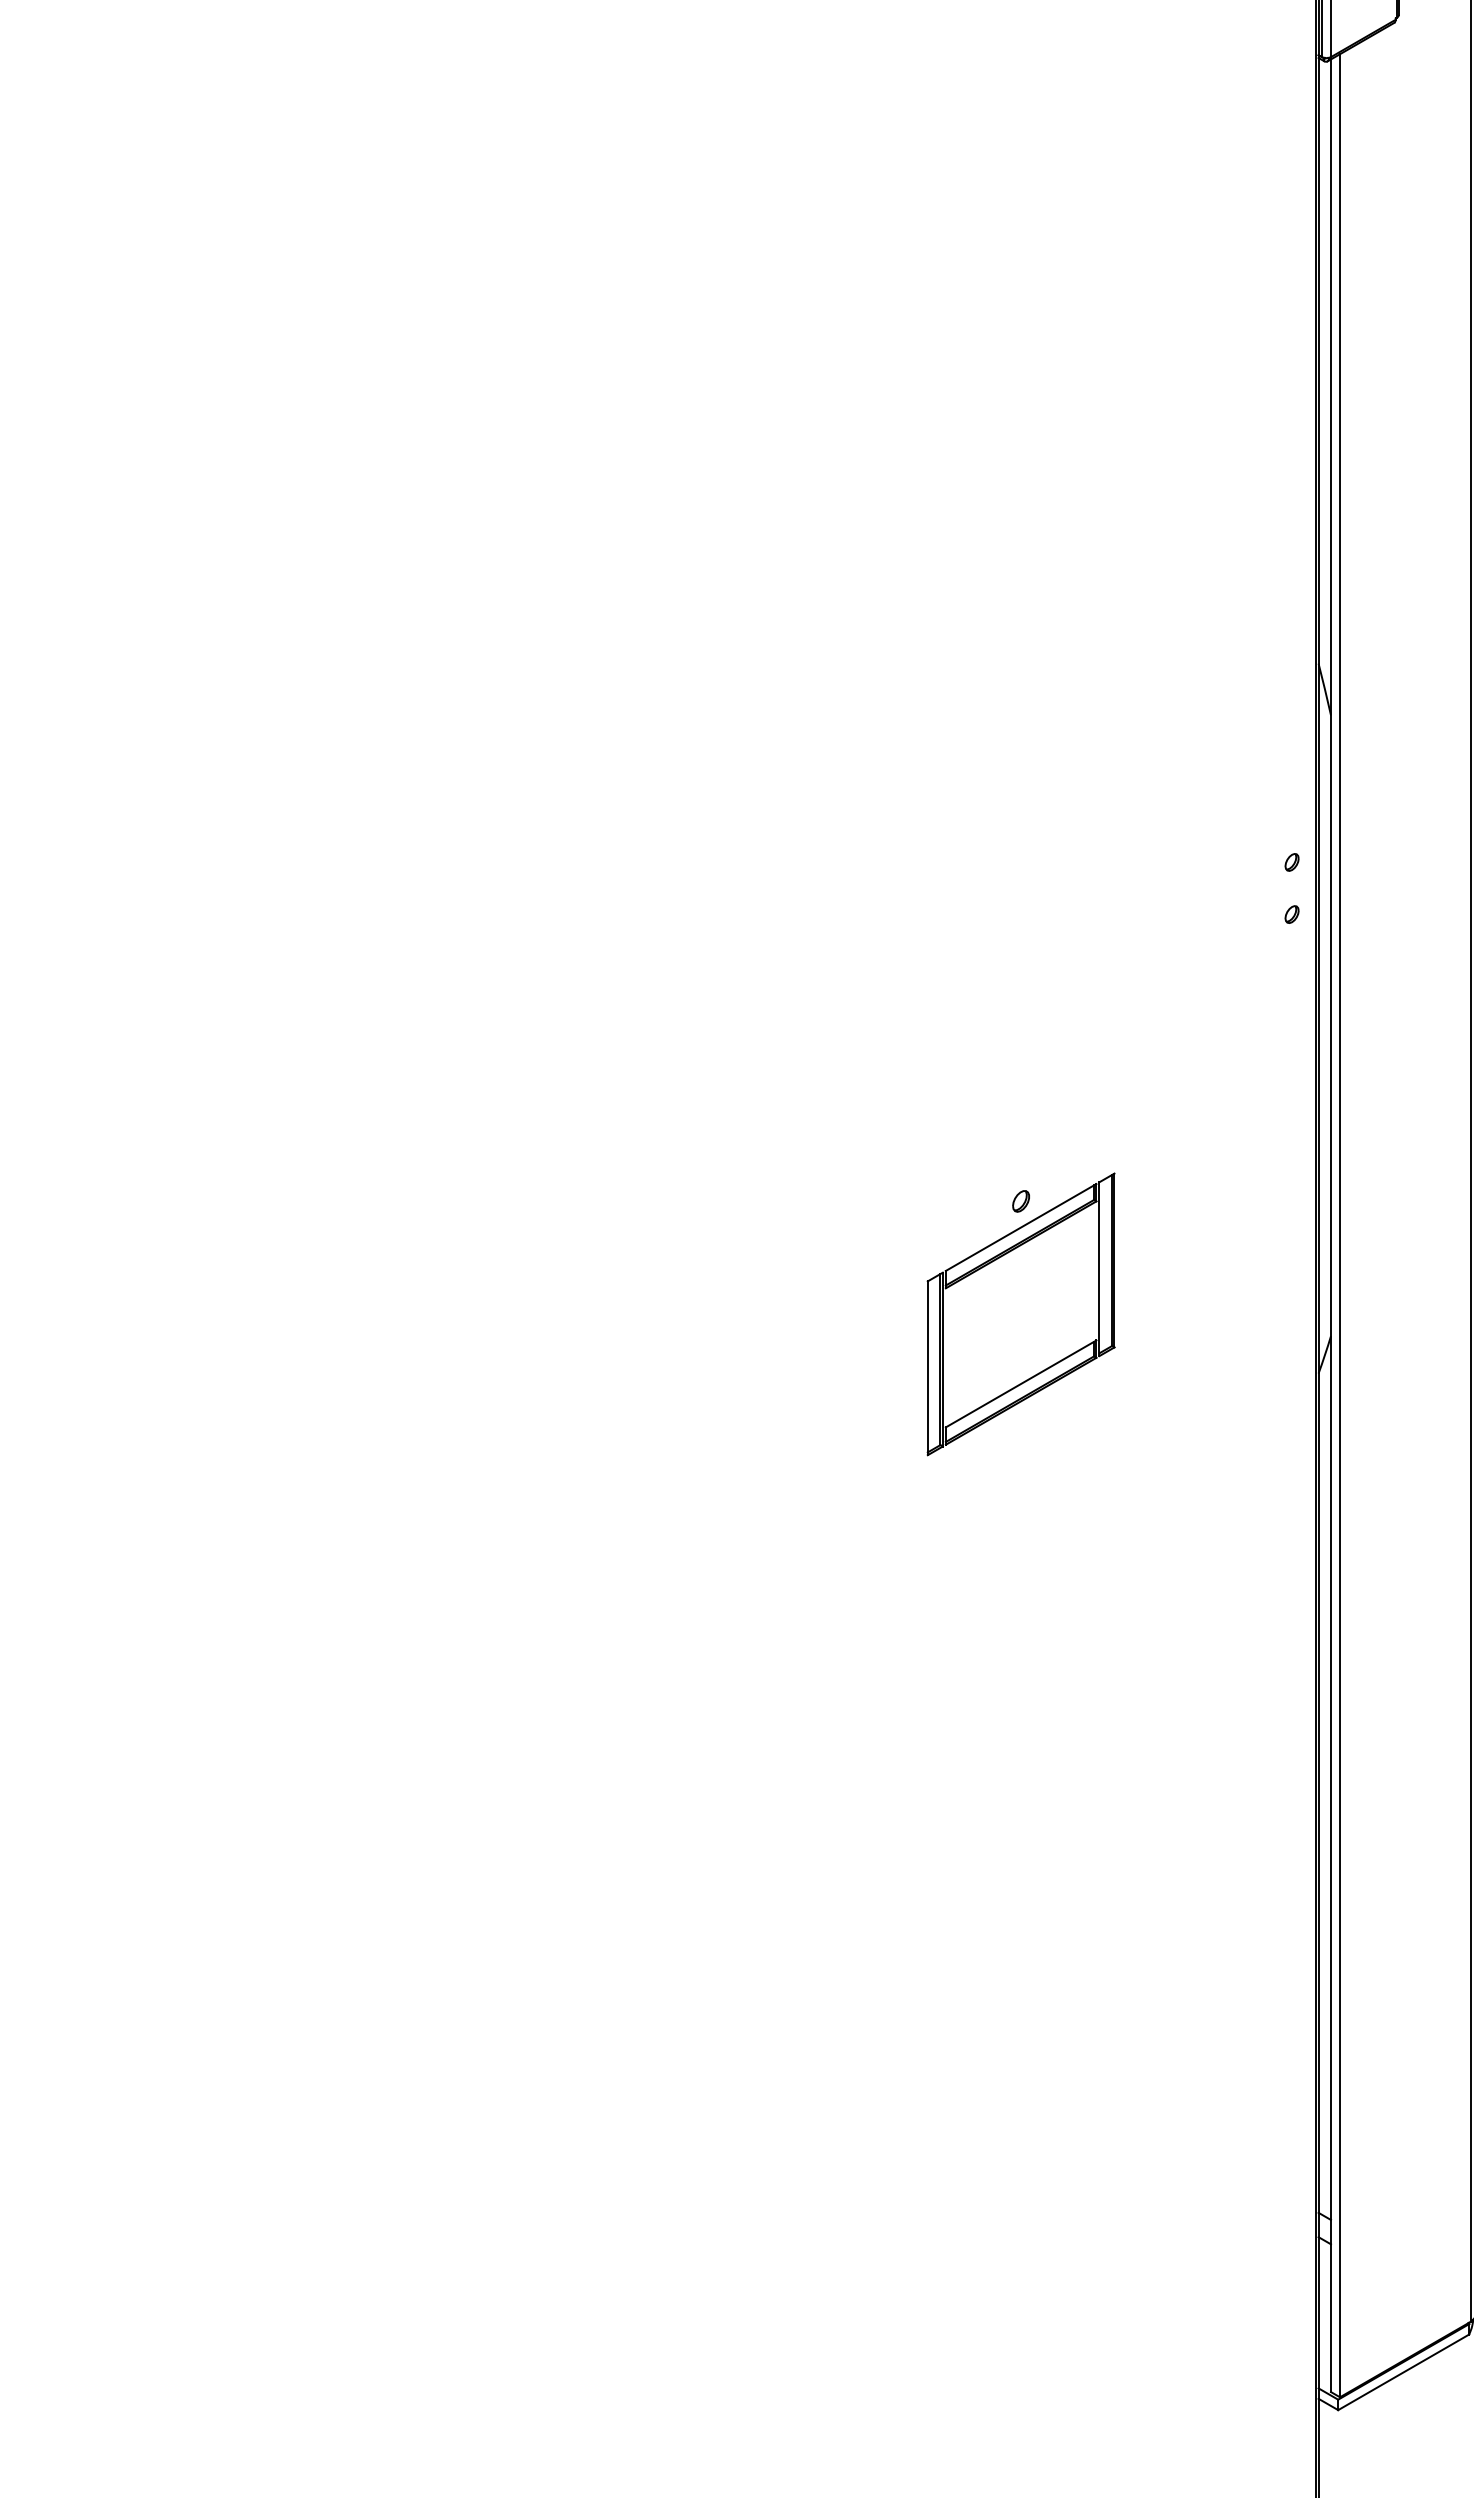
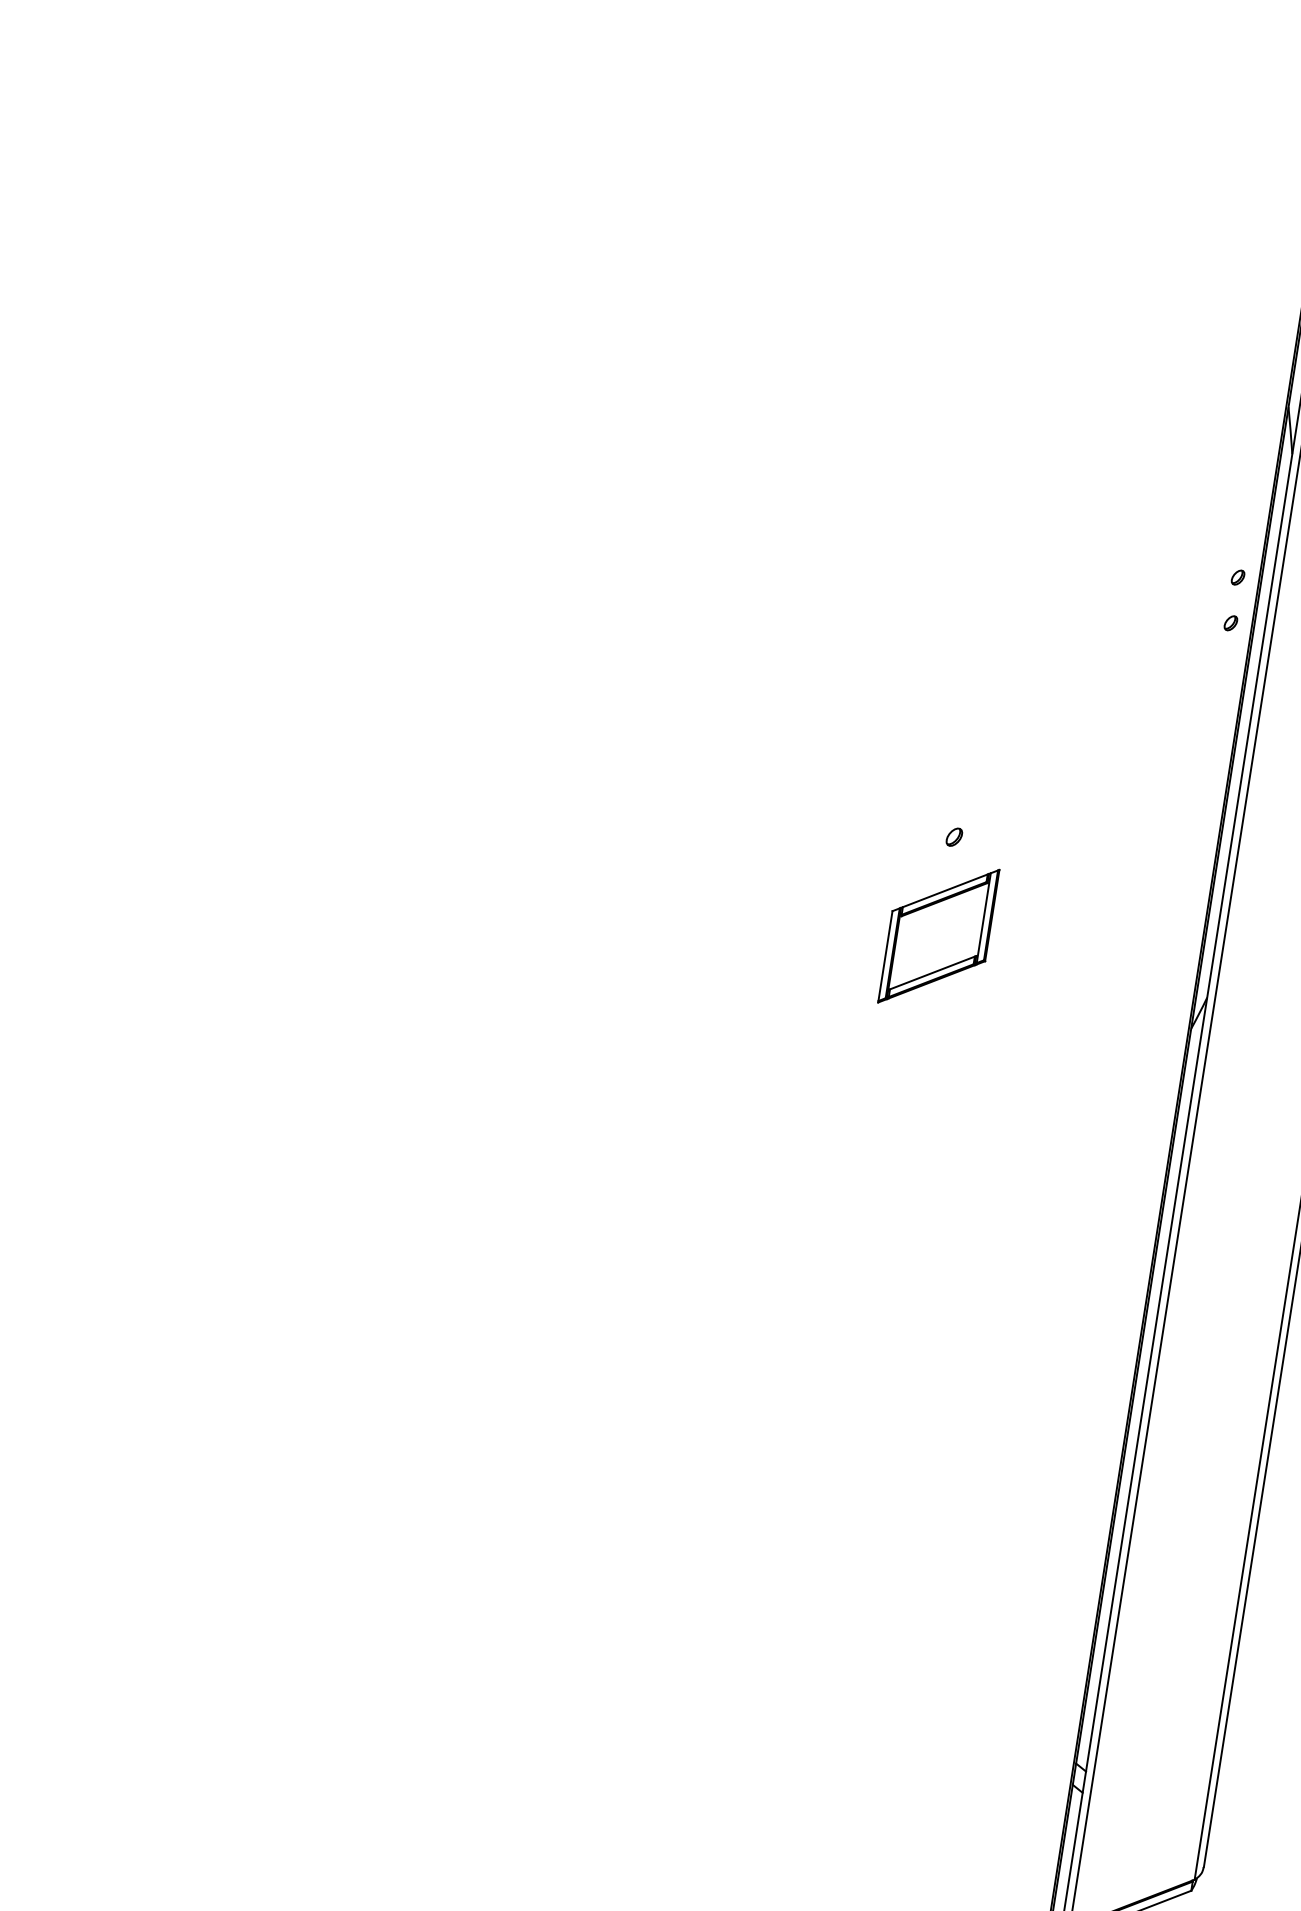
part: (1020, 1314) -> (938, 936), size x0.6

